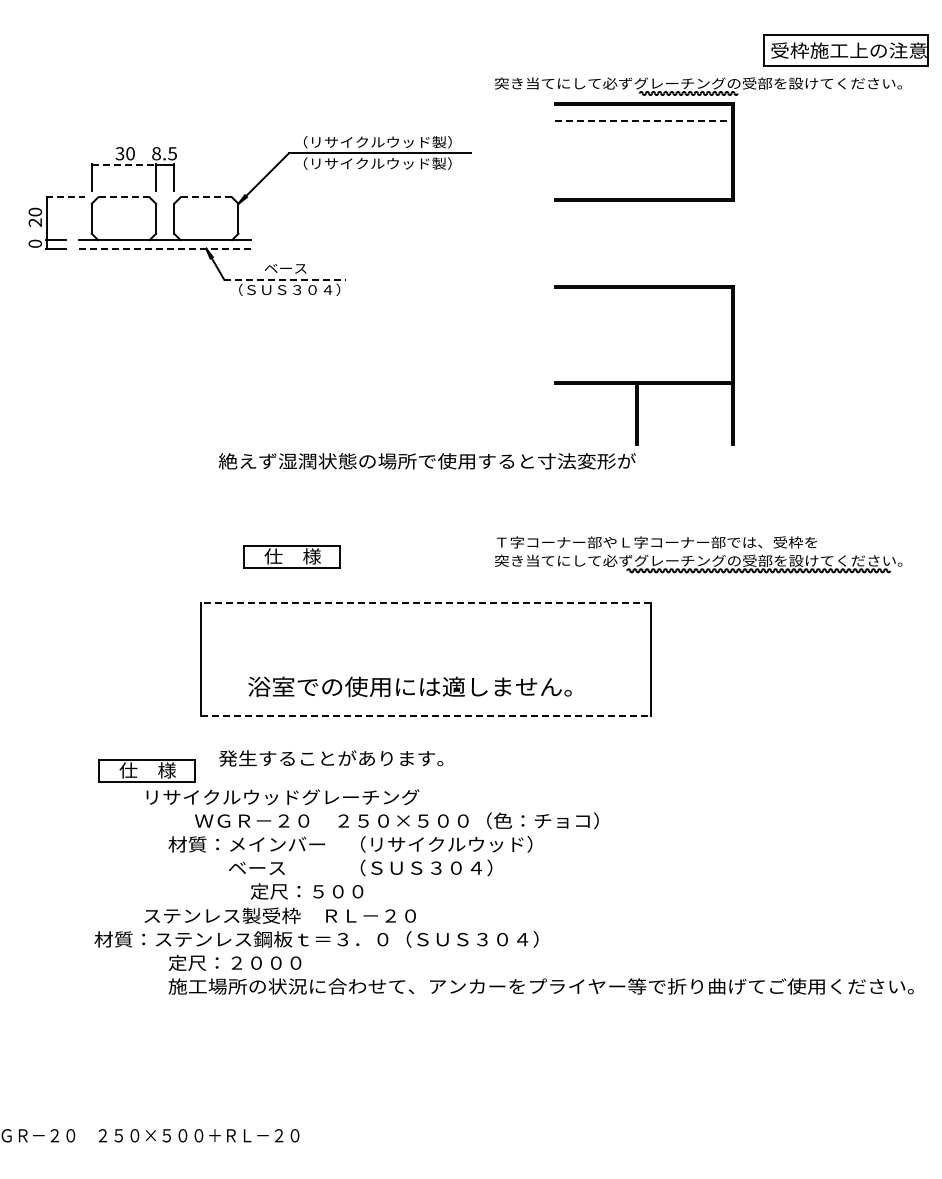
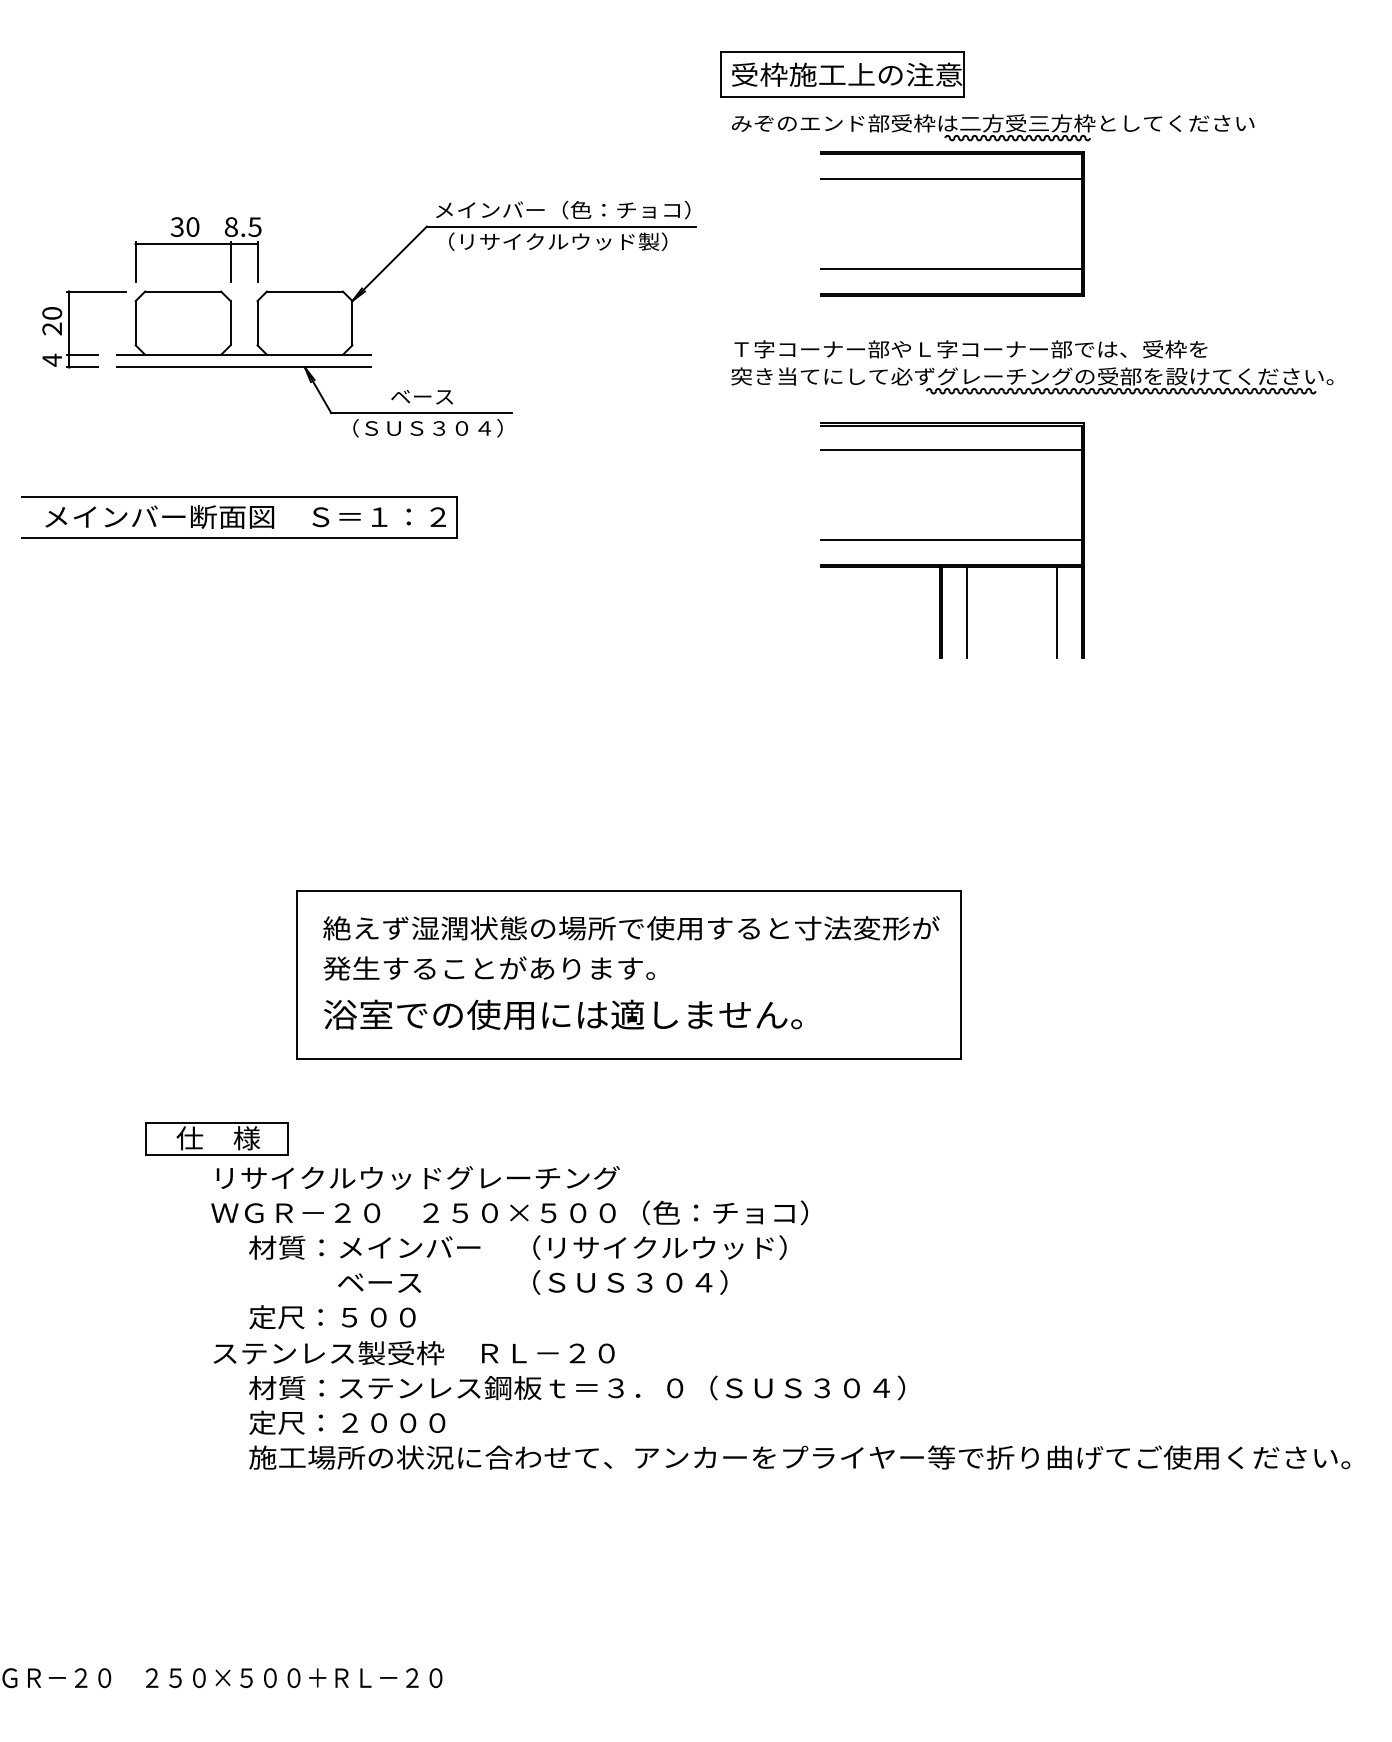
part: (845, 50) -> (841, 74), moved
text: (698, 83) -> (1032, 123), 突き当てにして必ずグレーチングの受部を設けてください。 -> みぞのエンド部受枠は二方受三方枠としてください
line: (644, 121) -> (952, 179), dashed -> solid
text: (381, 142) -> (563, 210), （リサイクルウッド製） -> メインバー（色：チョコ）
line: (124, 165) -> (184, 244), dashed -> solid
line: (643, 182) -> (950, 269), added
line: (65, 197) -> (96, 291), dashed -> solid
line: (123, 197) -> (182, 291), dashed -> solid
line: (206, 197) -> (305, 291), dashed -> solid
text: (34, 243) -> (51, 359), 0 -> 4
line: (165, 248) -> (244, 367), dashed -> solid
line: (285, 279) -> (421, 412), dashed -> solid
line: (643, 304) -> (950, 449), added
part: (161, 350) -> (238, 517), added
line: (643, 365) -> (950, 540), added
line: (654, 414) -> (967, 612), added
line: (715, 414) -> (1057, 612), added
text: (426, 461) -> (630, 928), moved
part: (698, 554) -> (1032, 367), moved
part: (291, 556) -> (430, 822), removed
line: (425, 602) -> (628, 890), dashed -> solid
text: (409, 686) -> (562, 1014), moved
line: (425, 716) -> (628, 1058), dashed -> solid
text: (331, 758) -> (489, 968), moved
text: (396, 820) -> (509, 1212), moved
text: (306, 891) -> (331, 1317), moved
text: (316, 939) -> (577, 1388), moved

